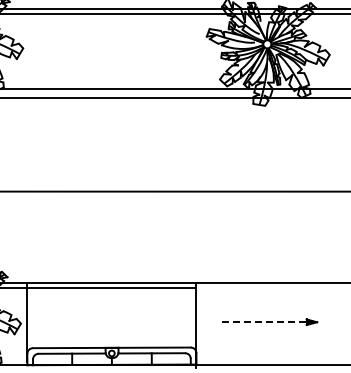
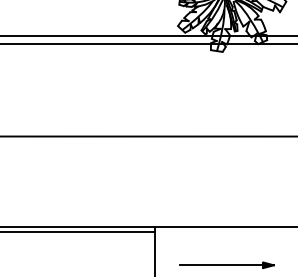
line: (269, 322) -> (226, 265), dashed -> solid

